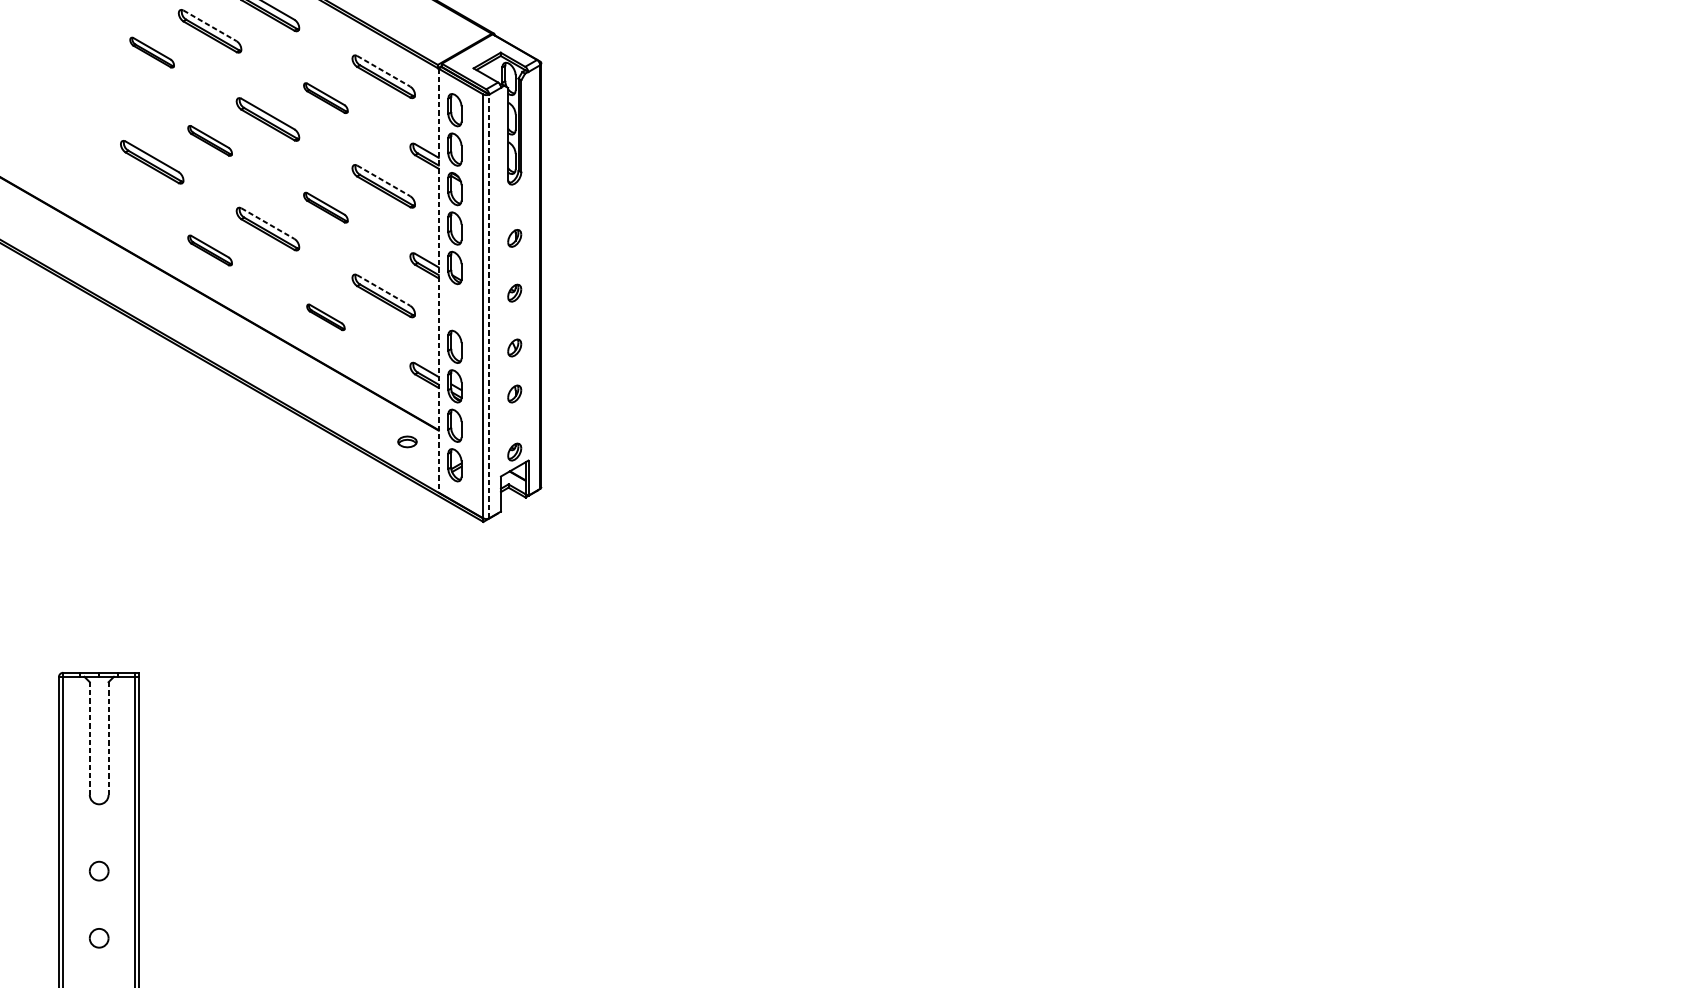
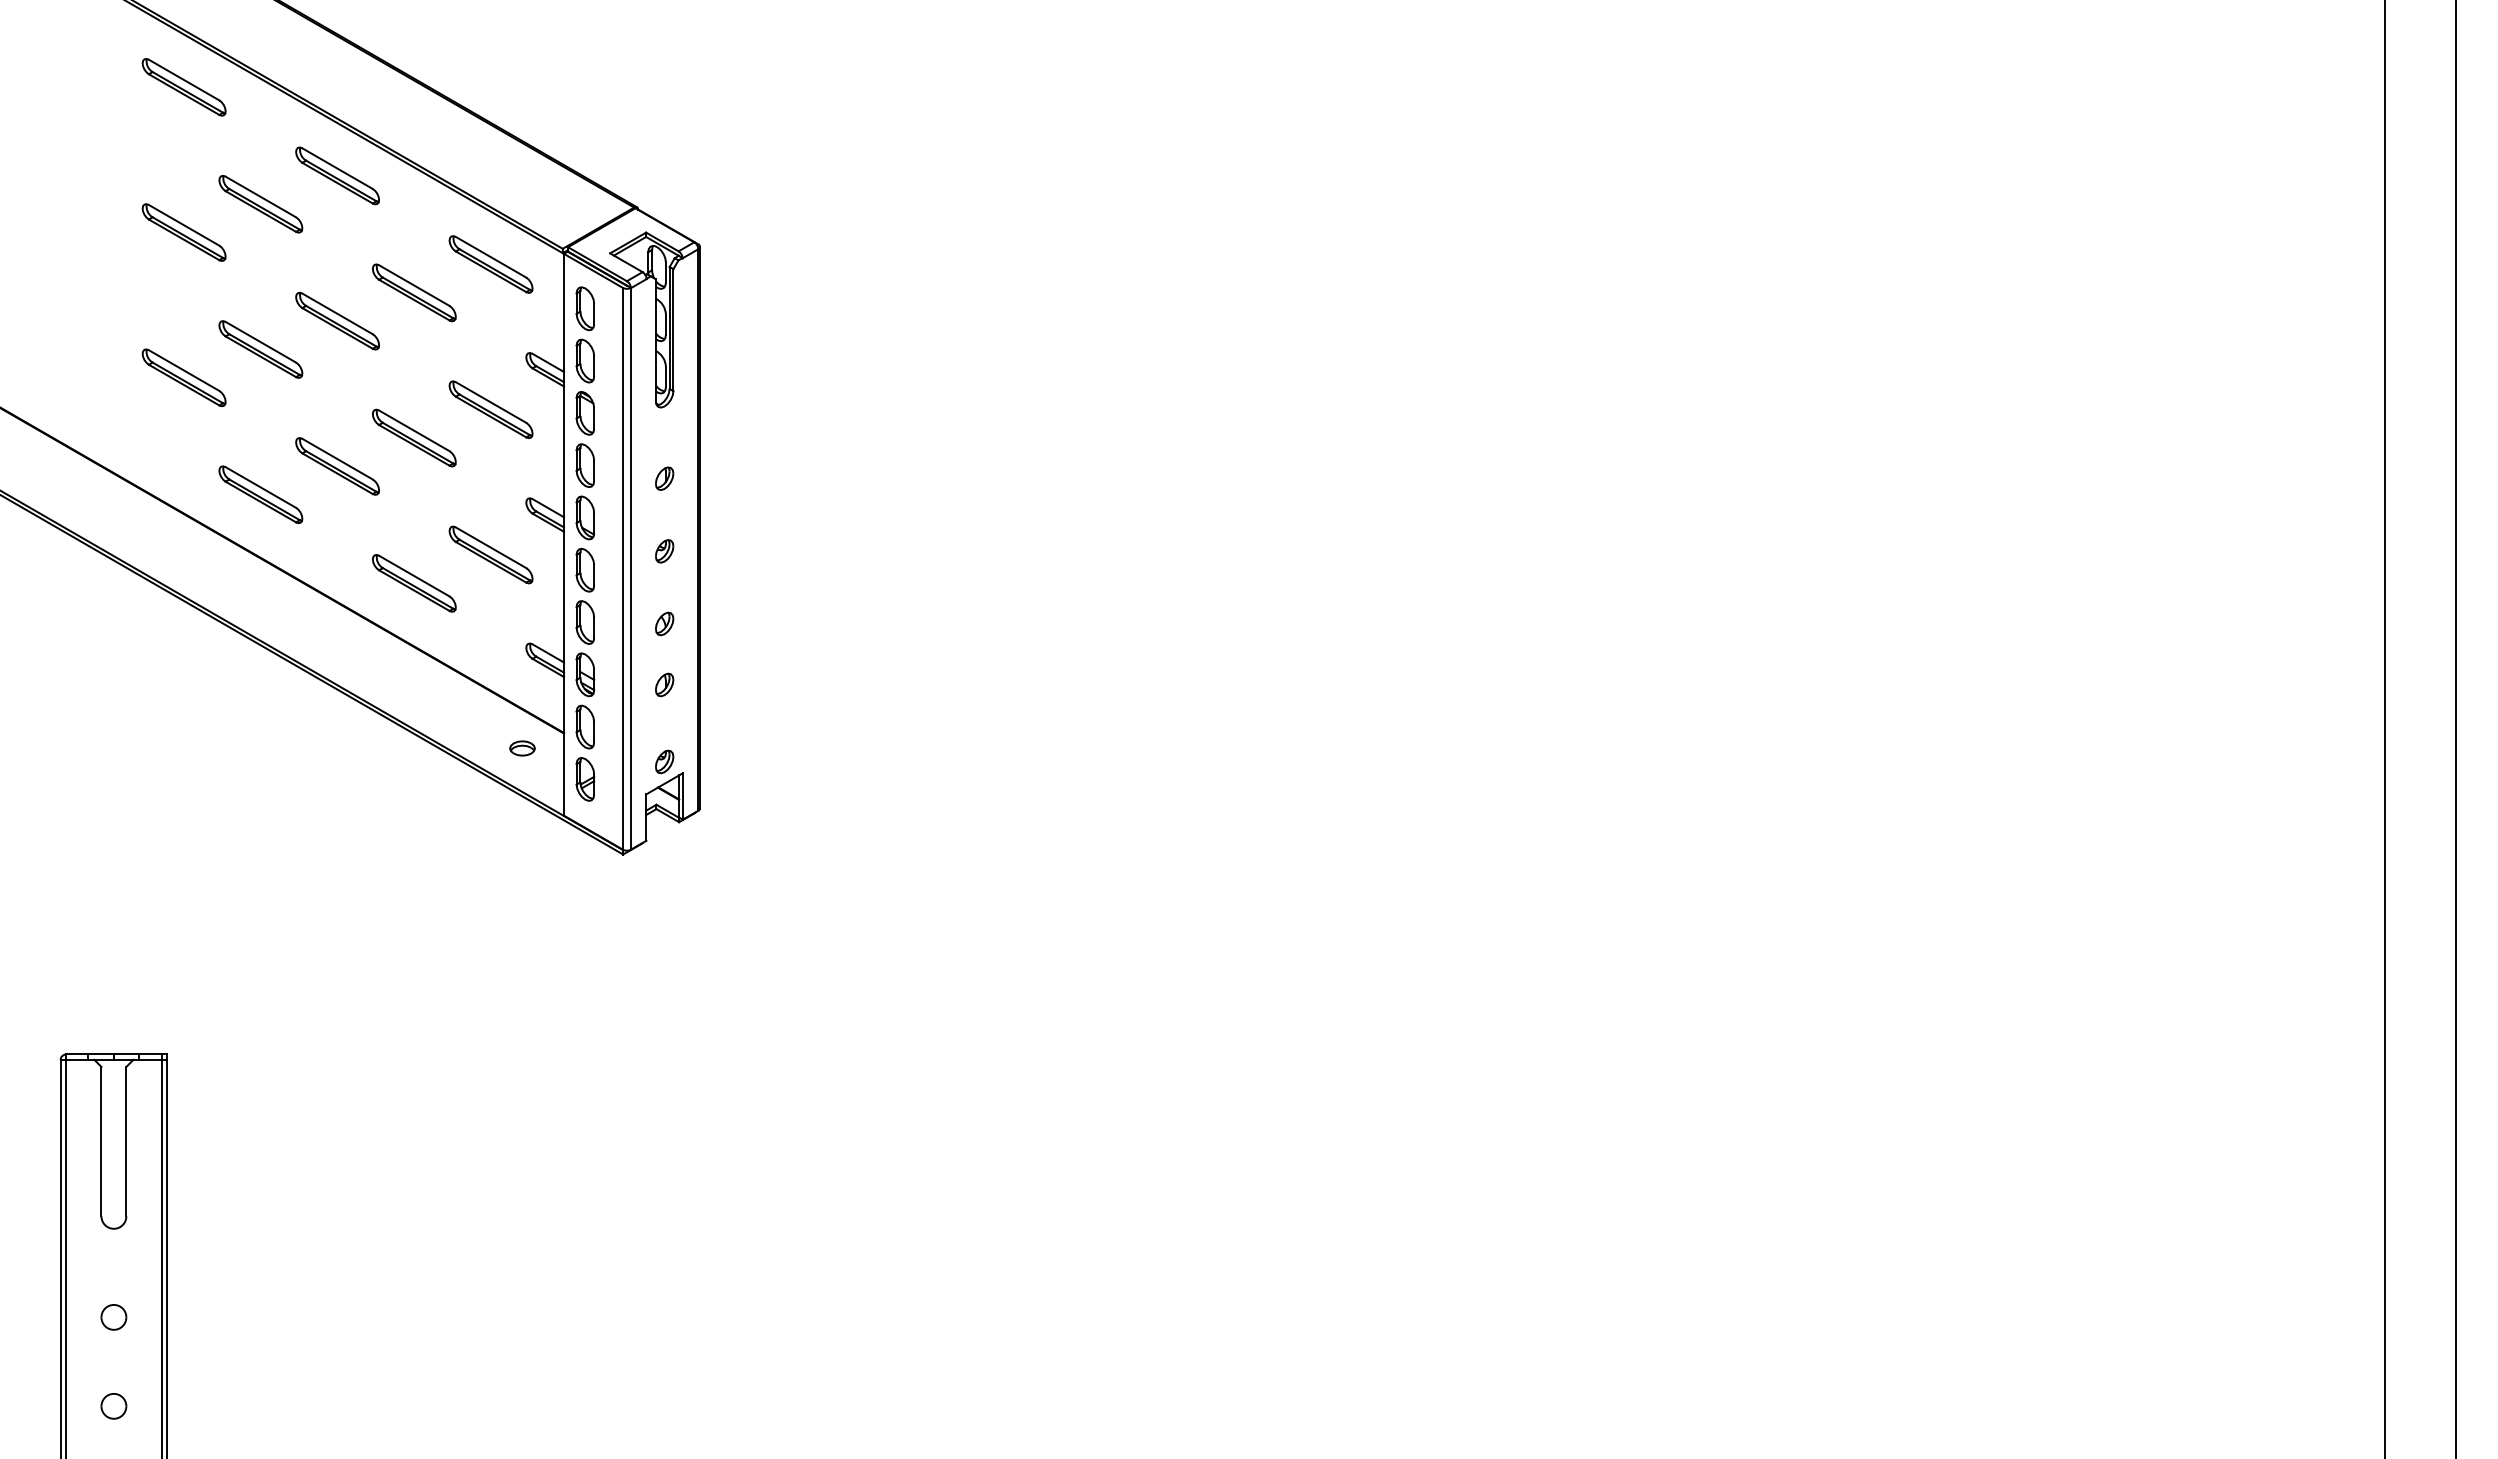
line: (209, 26) -> (260, 197), dashed -> solid
part: (151, 52) -> (183, 232), size x1.43
line: (384, 71) -> (491, 257), dashed -> solid
part: (325, 97) -> (414, 292), size x1.43
part: (209, 140) -> (260, 349), size x1.43
line: (384, 180) -> (491, 402), dashed -> solid
part: (325, 207) -> (414, 437), size x1.43
line: (267, 223) -> (337, 459), dashed -> solid
part: (209, 250) -> (260, 494), size x1.43
line: (439, 280) -> (564, 534), dashed -> solid
line: (384, 290) -> (491, 547), dashed -> solid
part: (454, 306) -> (584, 569), added
line: (488, 306) -> (630, 568), dashed -> solid
part: (325, 317) -> (414, 583), size x1.67
line: (89, 738) -> (101, 1141), dashed -> solid
line: (108, 738) -> (126, 1141), dashed -> solid

